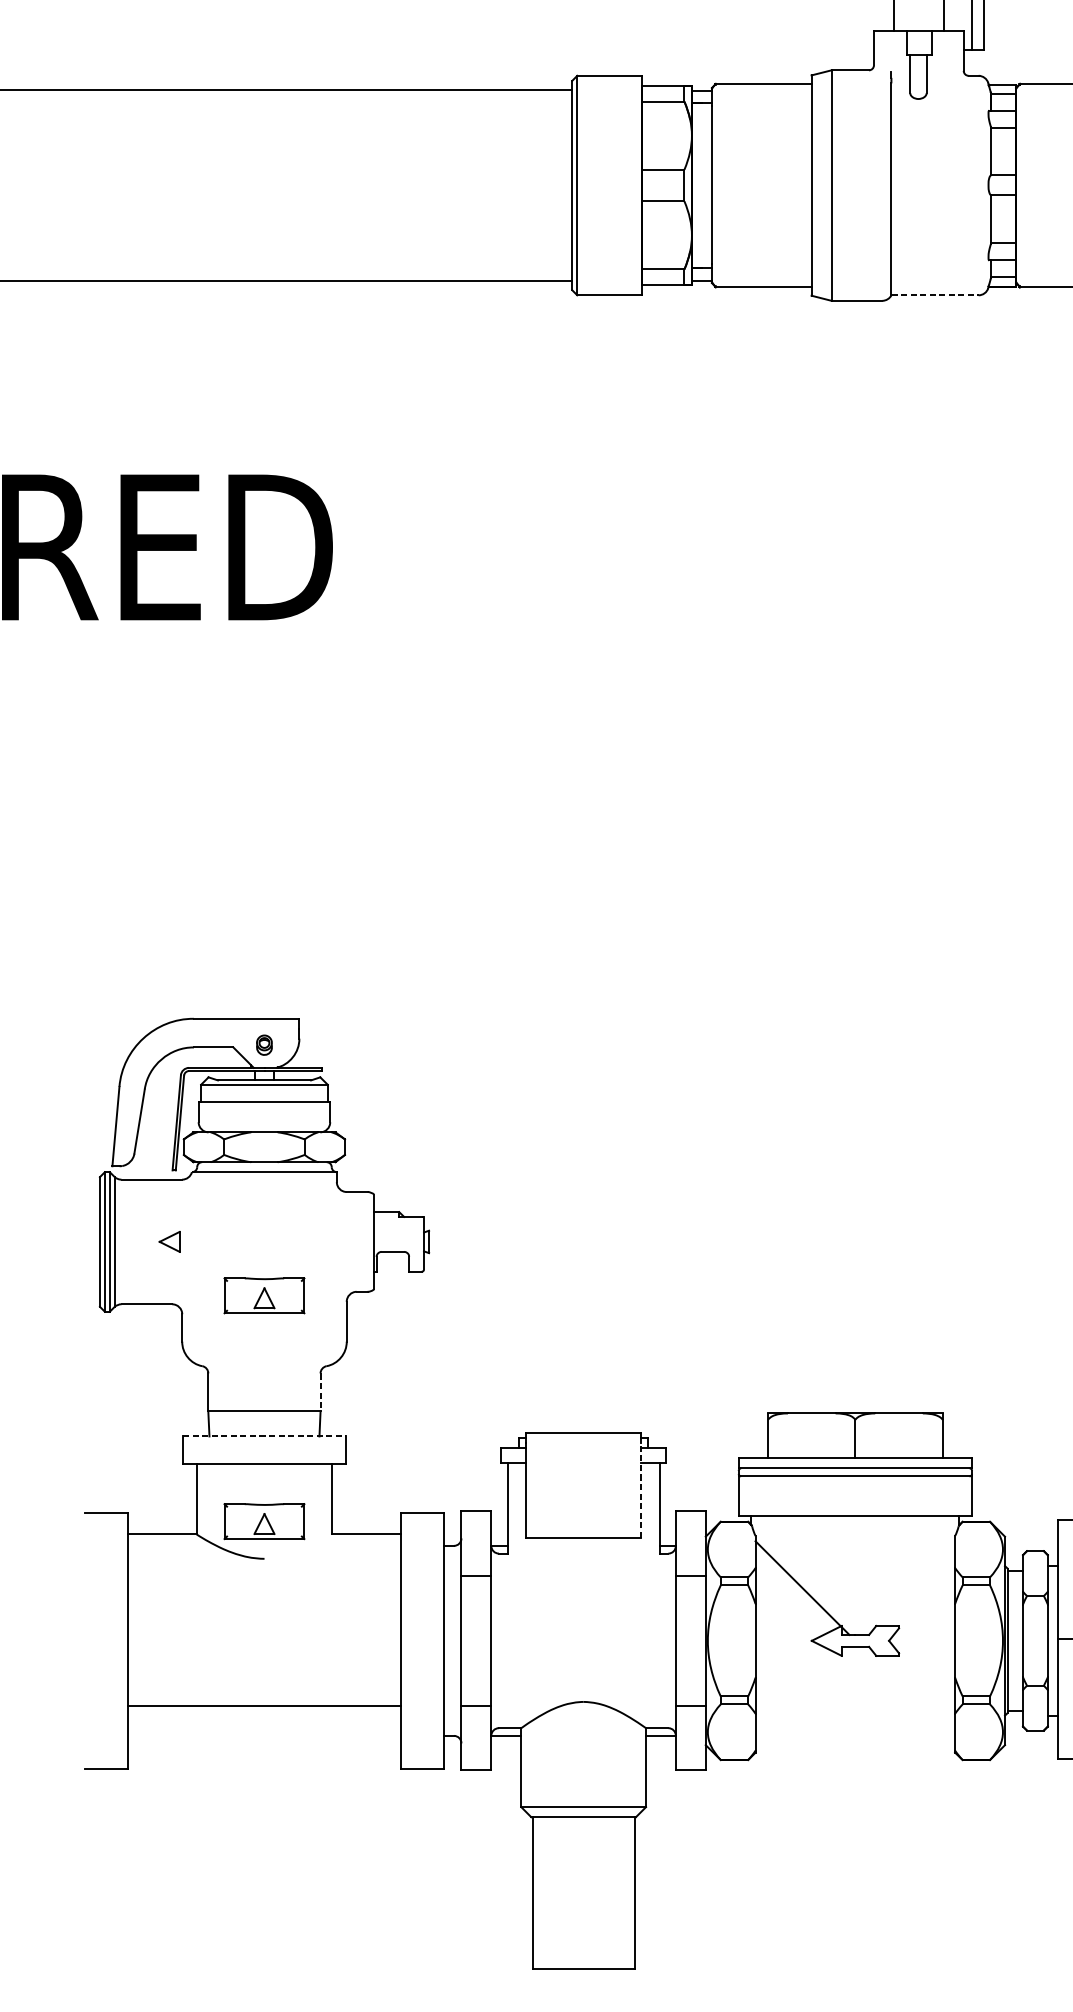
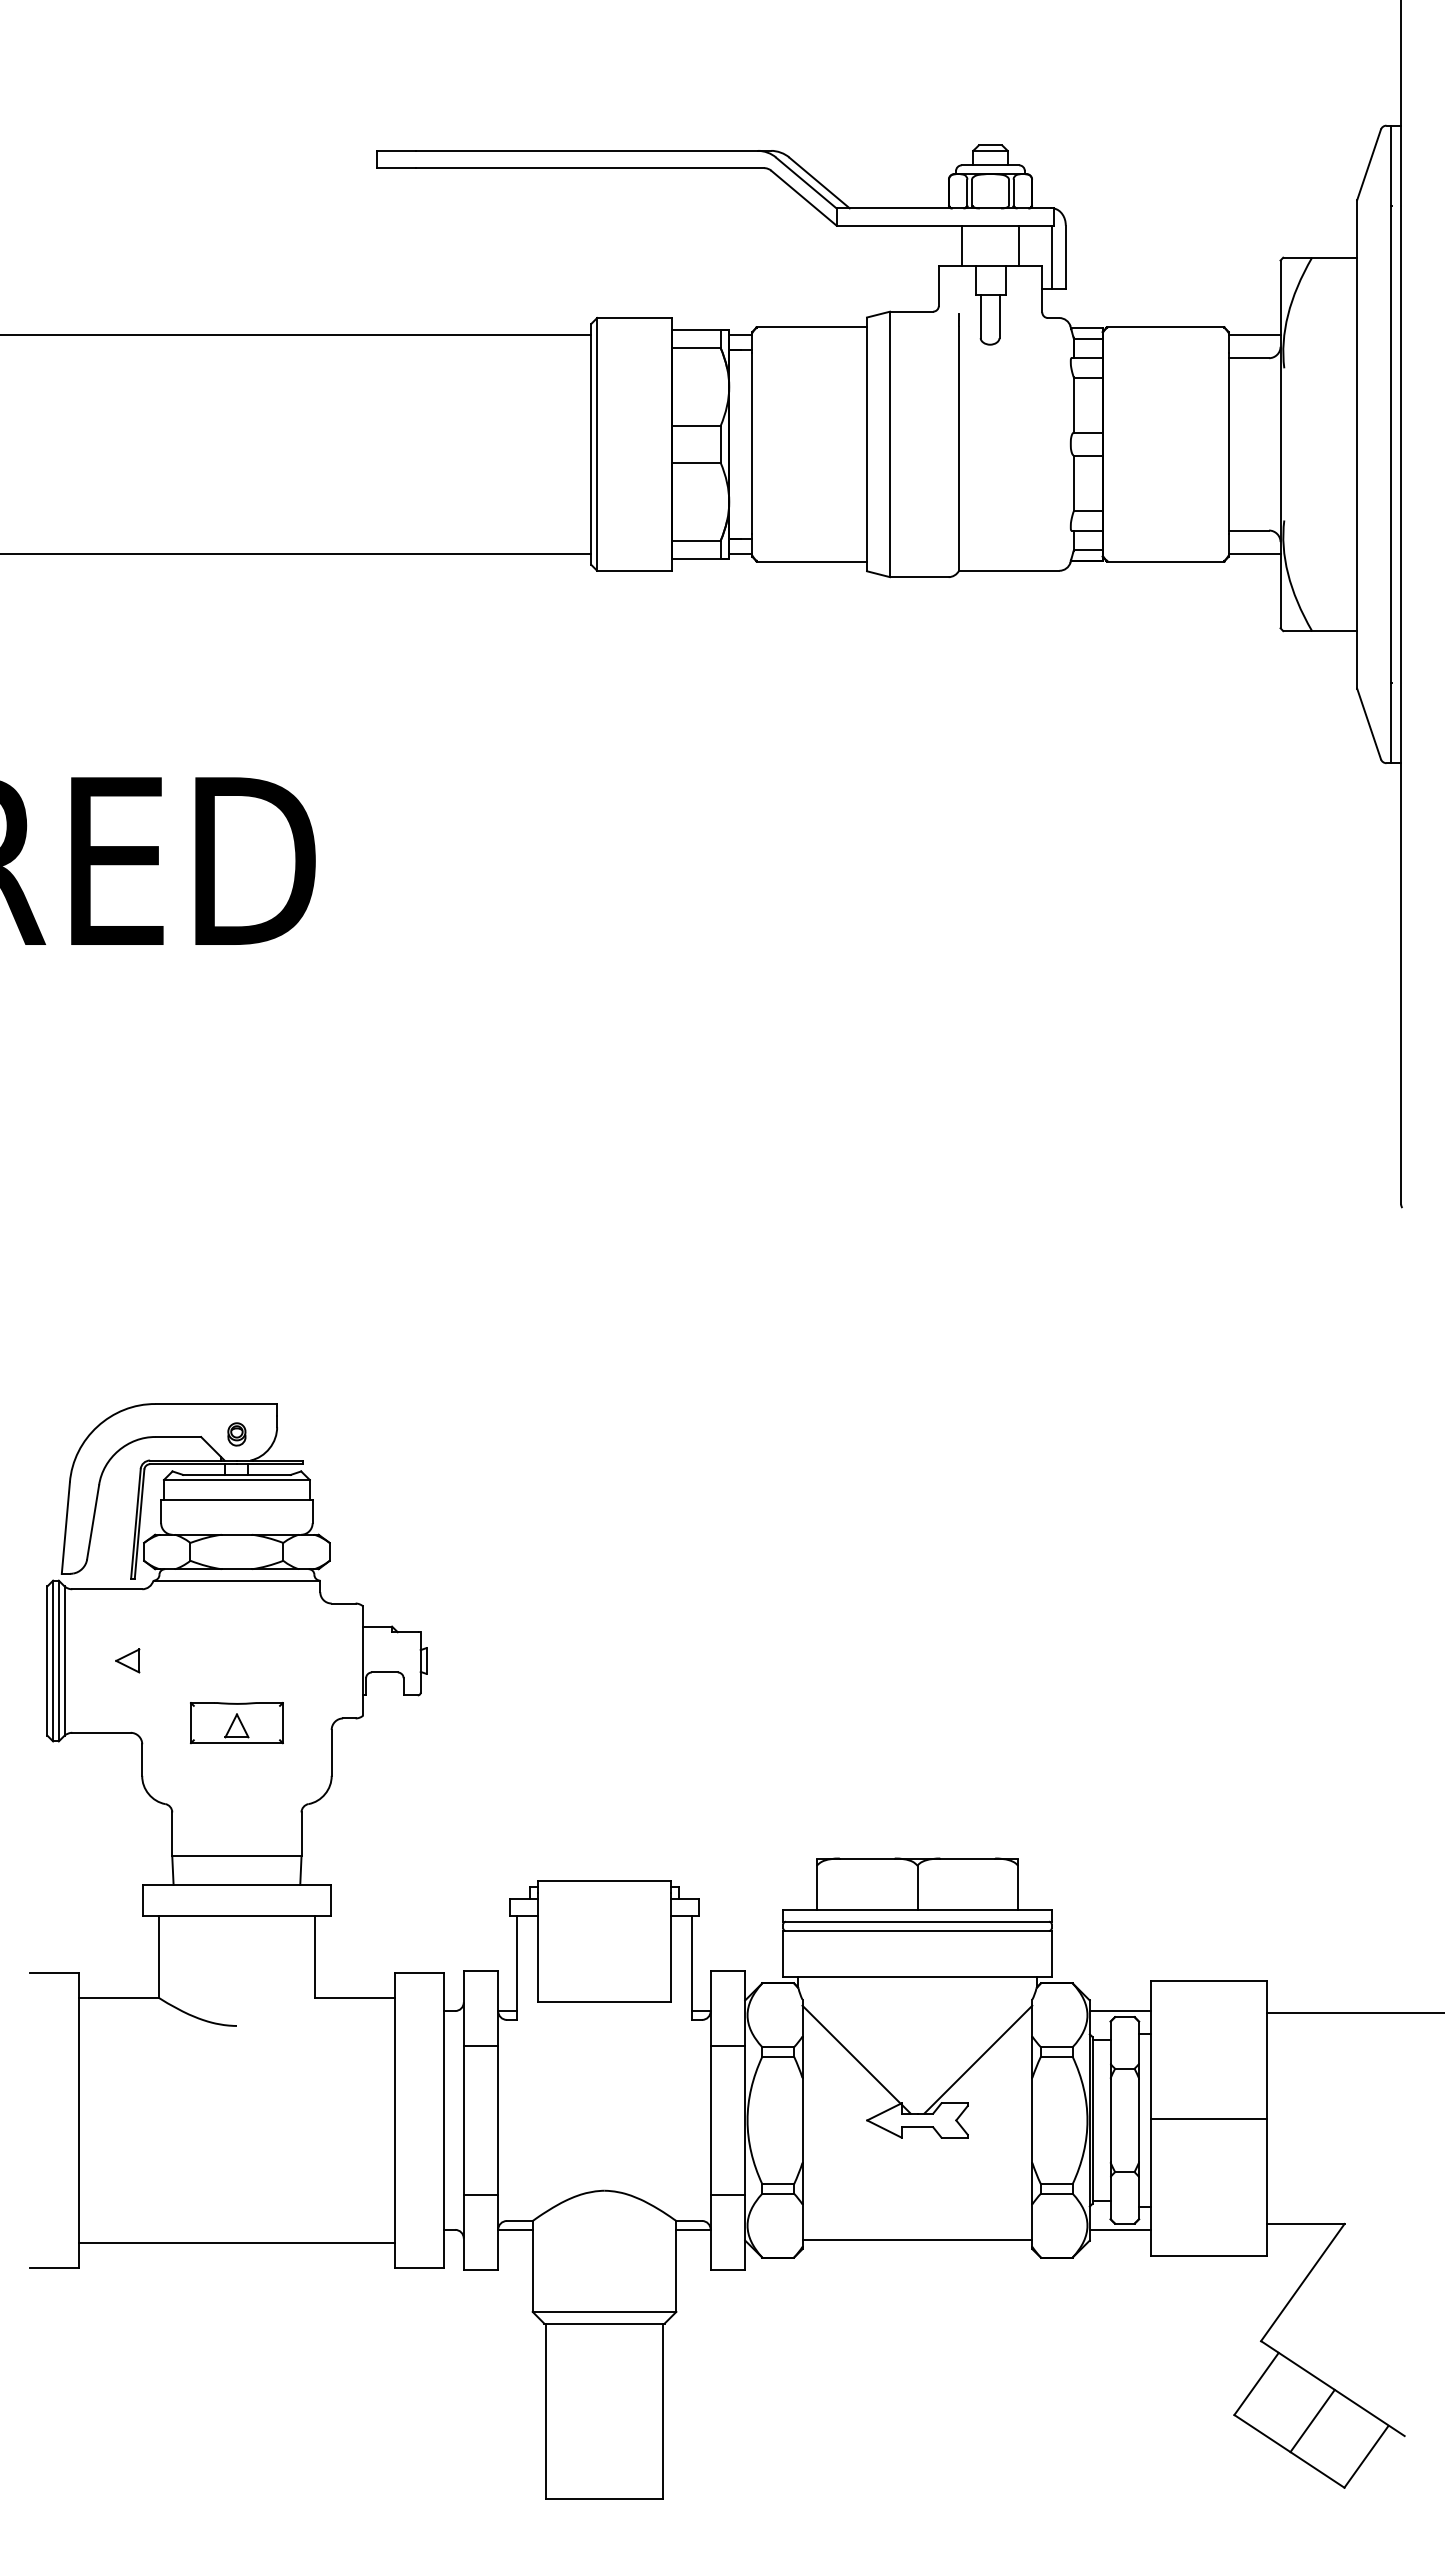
line: (935, 295) -> (1009, 570), dashed -> solid
line: (320, 1392) -> (301, 1834), dashed -> solid
line: (264, 1436) -> (236, 1885), dashed -> solid
line: (640, 1489) -> (670, 1946), dashed -> solid
part: (264, 1521) -> (236, 1983), removed
line: (1030, 1546) -> (1119, 2011), added
line: (908, 1587) -> (978, 2059), added
line: (264, 1706) -> (236, 2243), moved
line: (1030, 1735) -> (1119, 2229), added
line: (855, 1745) -> (917, 2240), added

